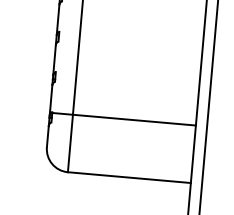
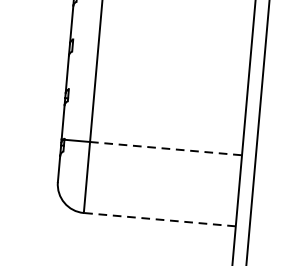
line: (134, 120) -> (166, 149), solid -> dashed
line: (129, 177) -> (159, 219), solid -> dashed

